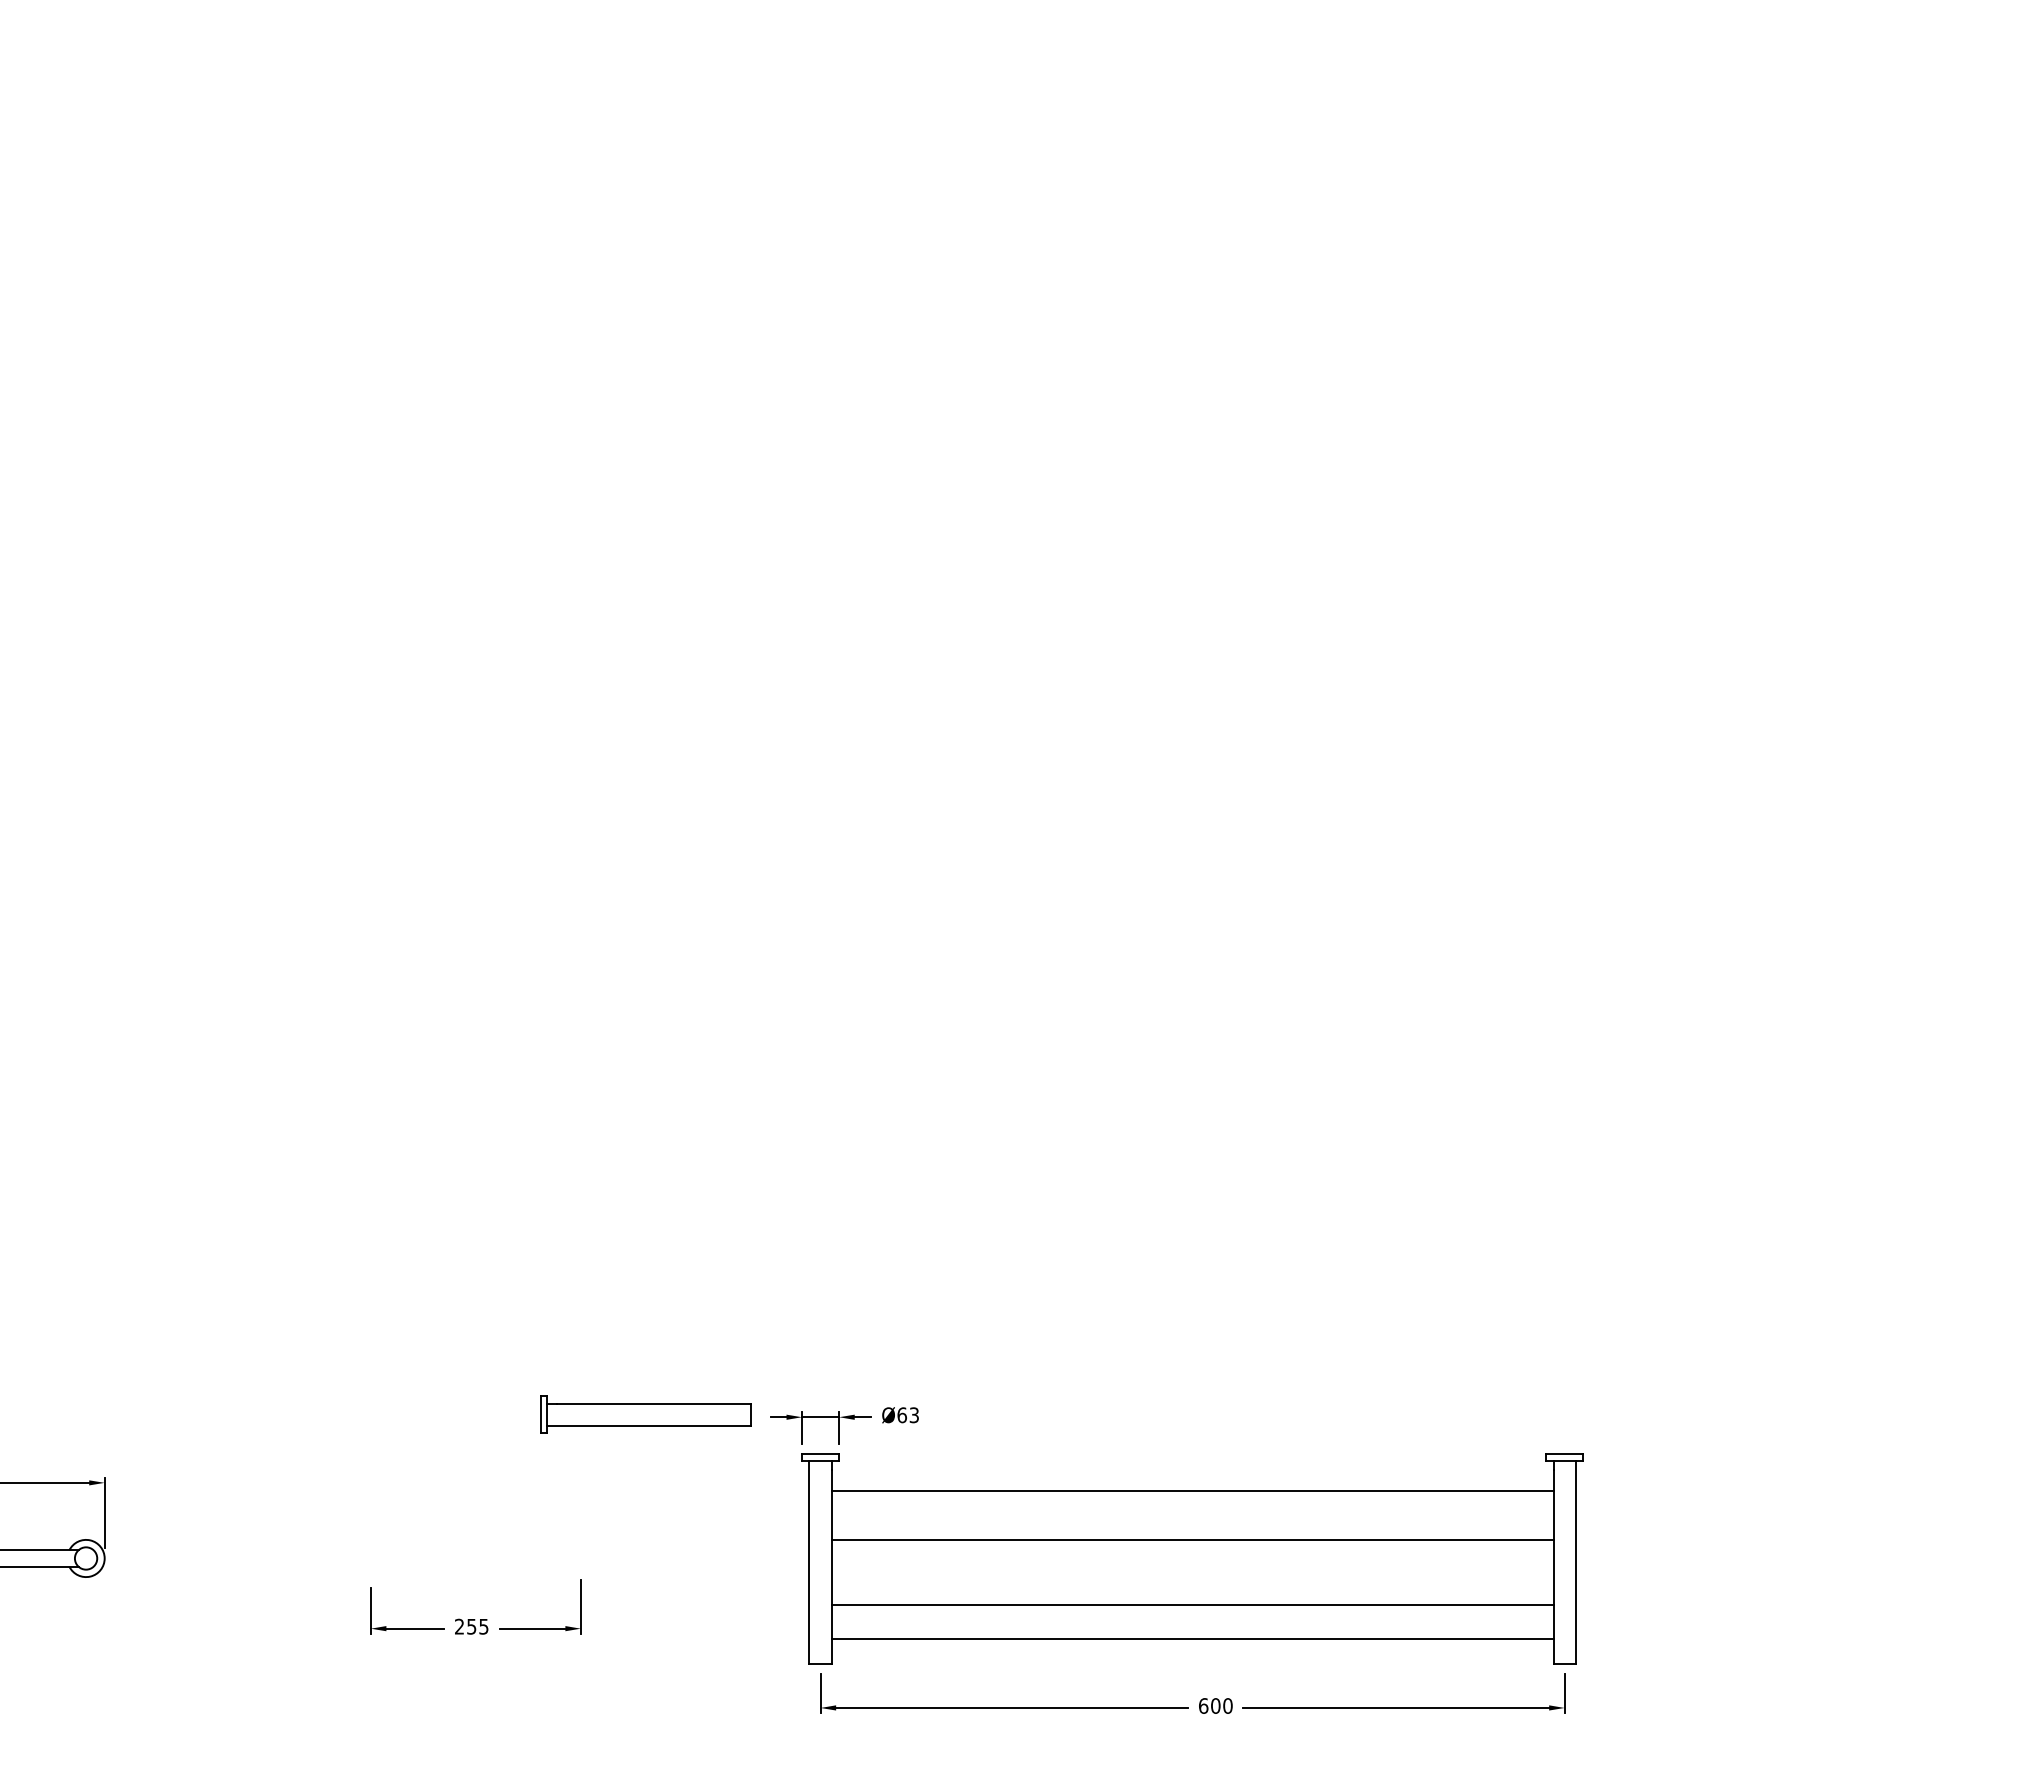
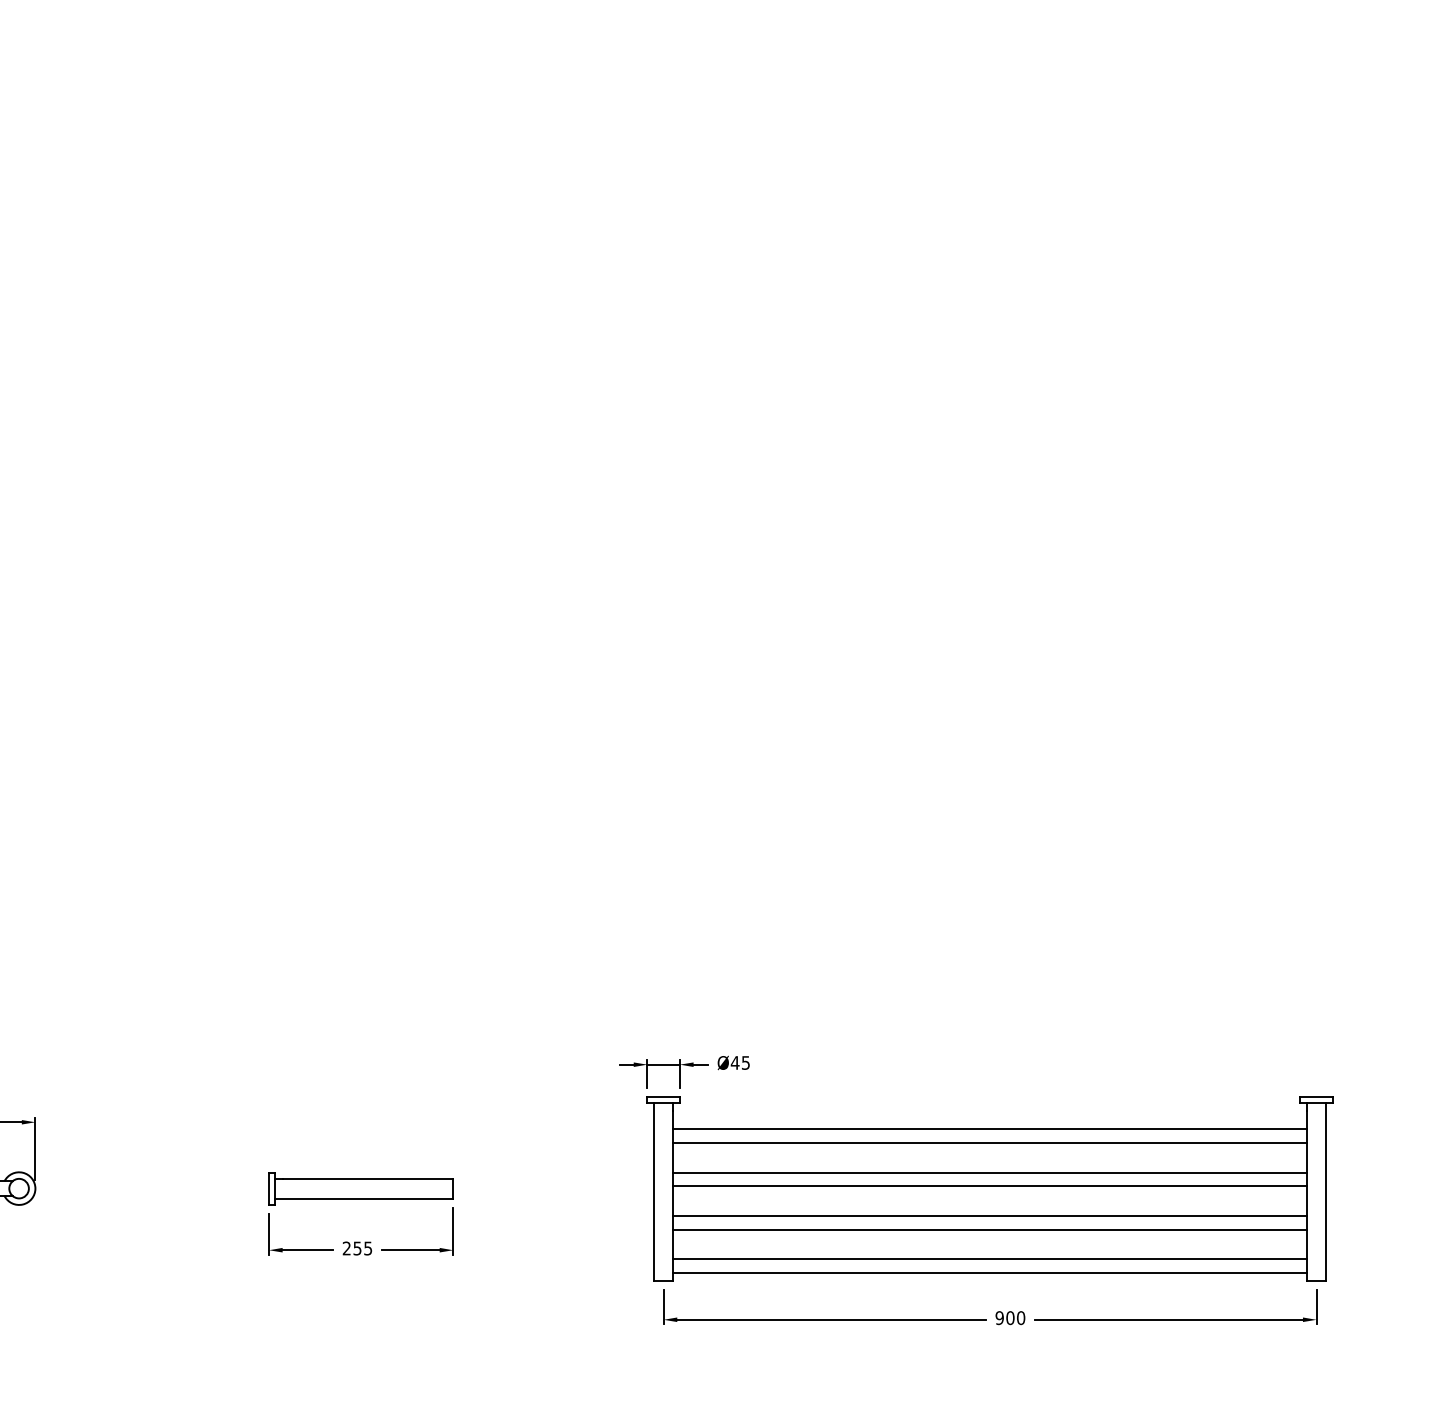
part: (645, 1414) -> (360, 1188), moved
text: (907, 1415) -> (739, 1063), Ø63 -> Ø45
line: (1192, 1506) -> (989, 1143), added
line: (1192, 1556) -> (989, 1186), added
line: (1192, 1589) -> (989, 1215), added
line: (1192, 1654) -> (989, 1272), added
text: (1203, 1705) -> (999, 1317), 600 -> 900

